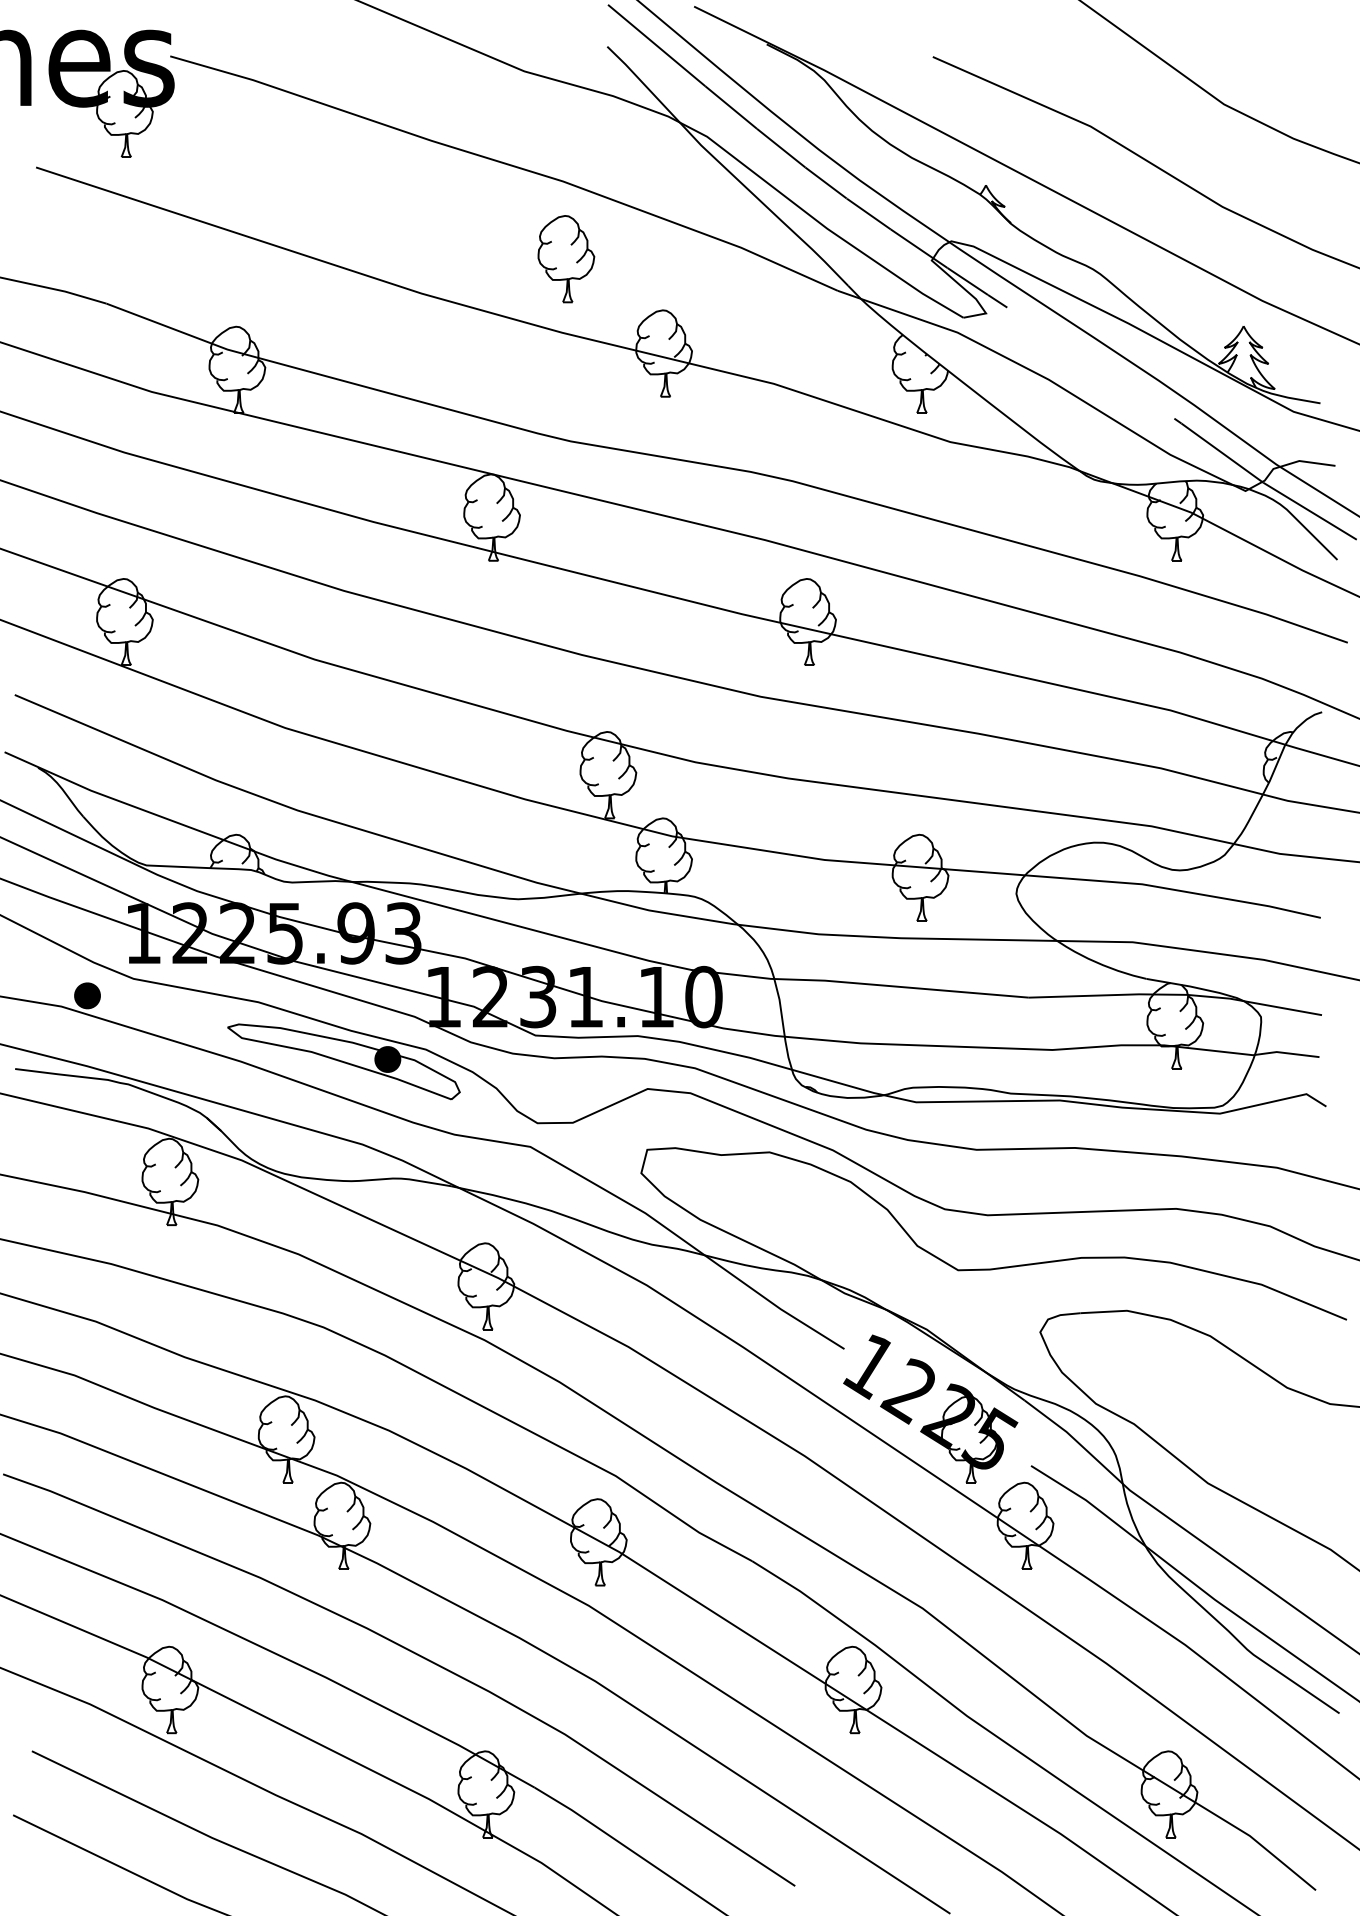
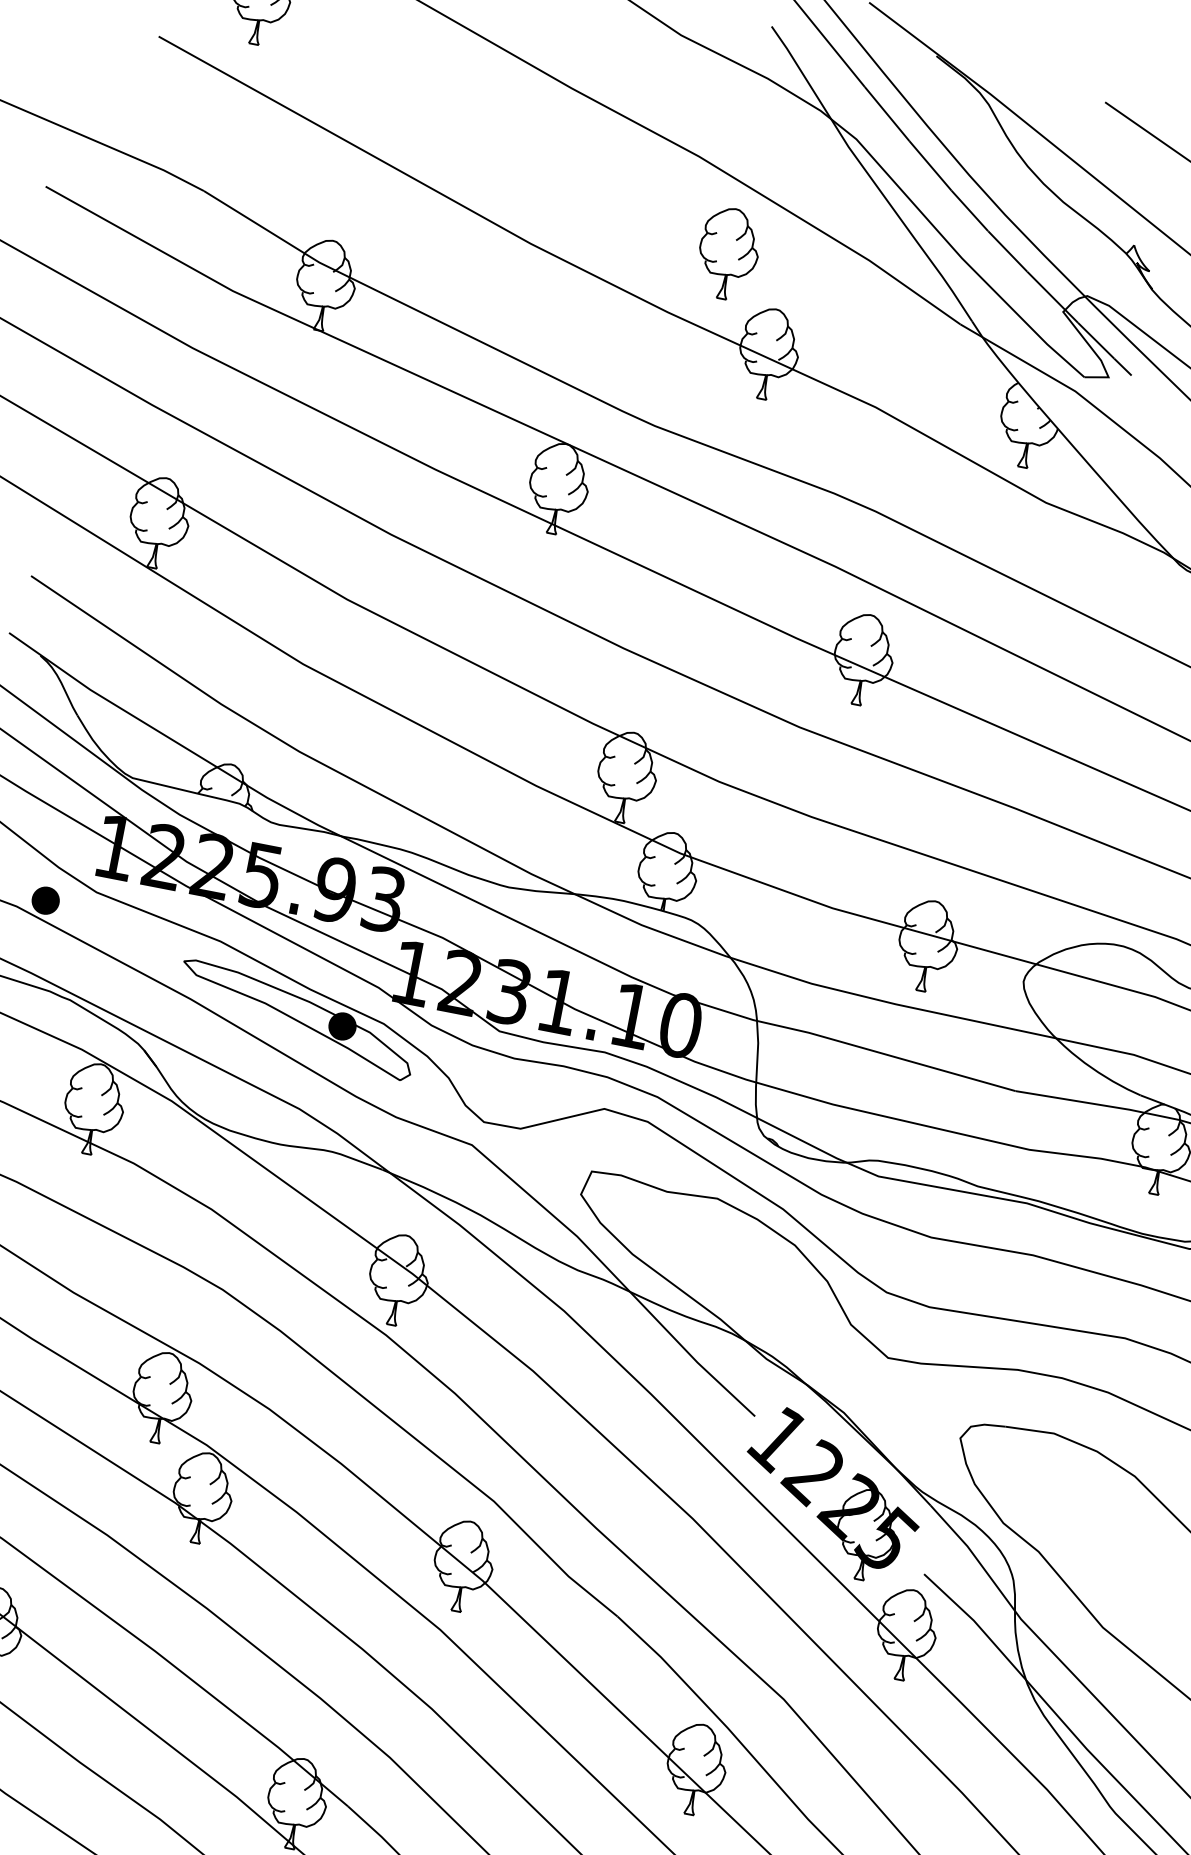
part: (566, 259) -> (728, 254), moved

